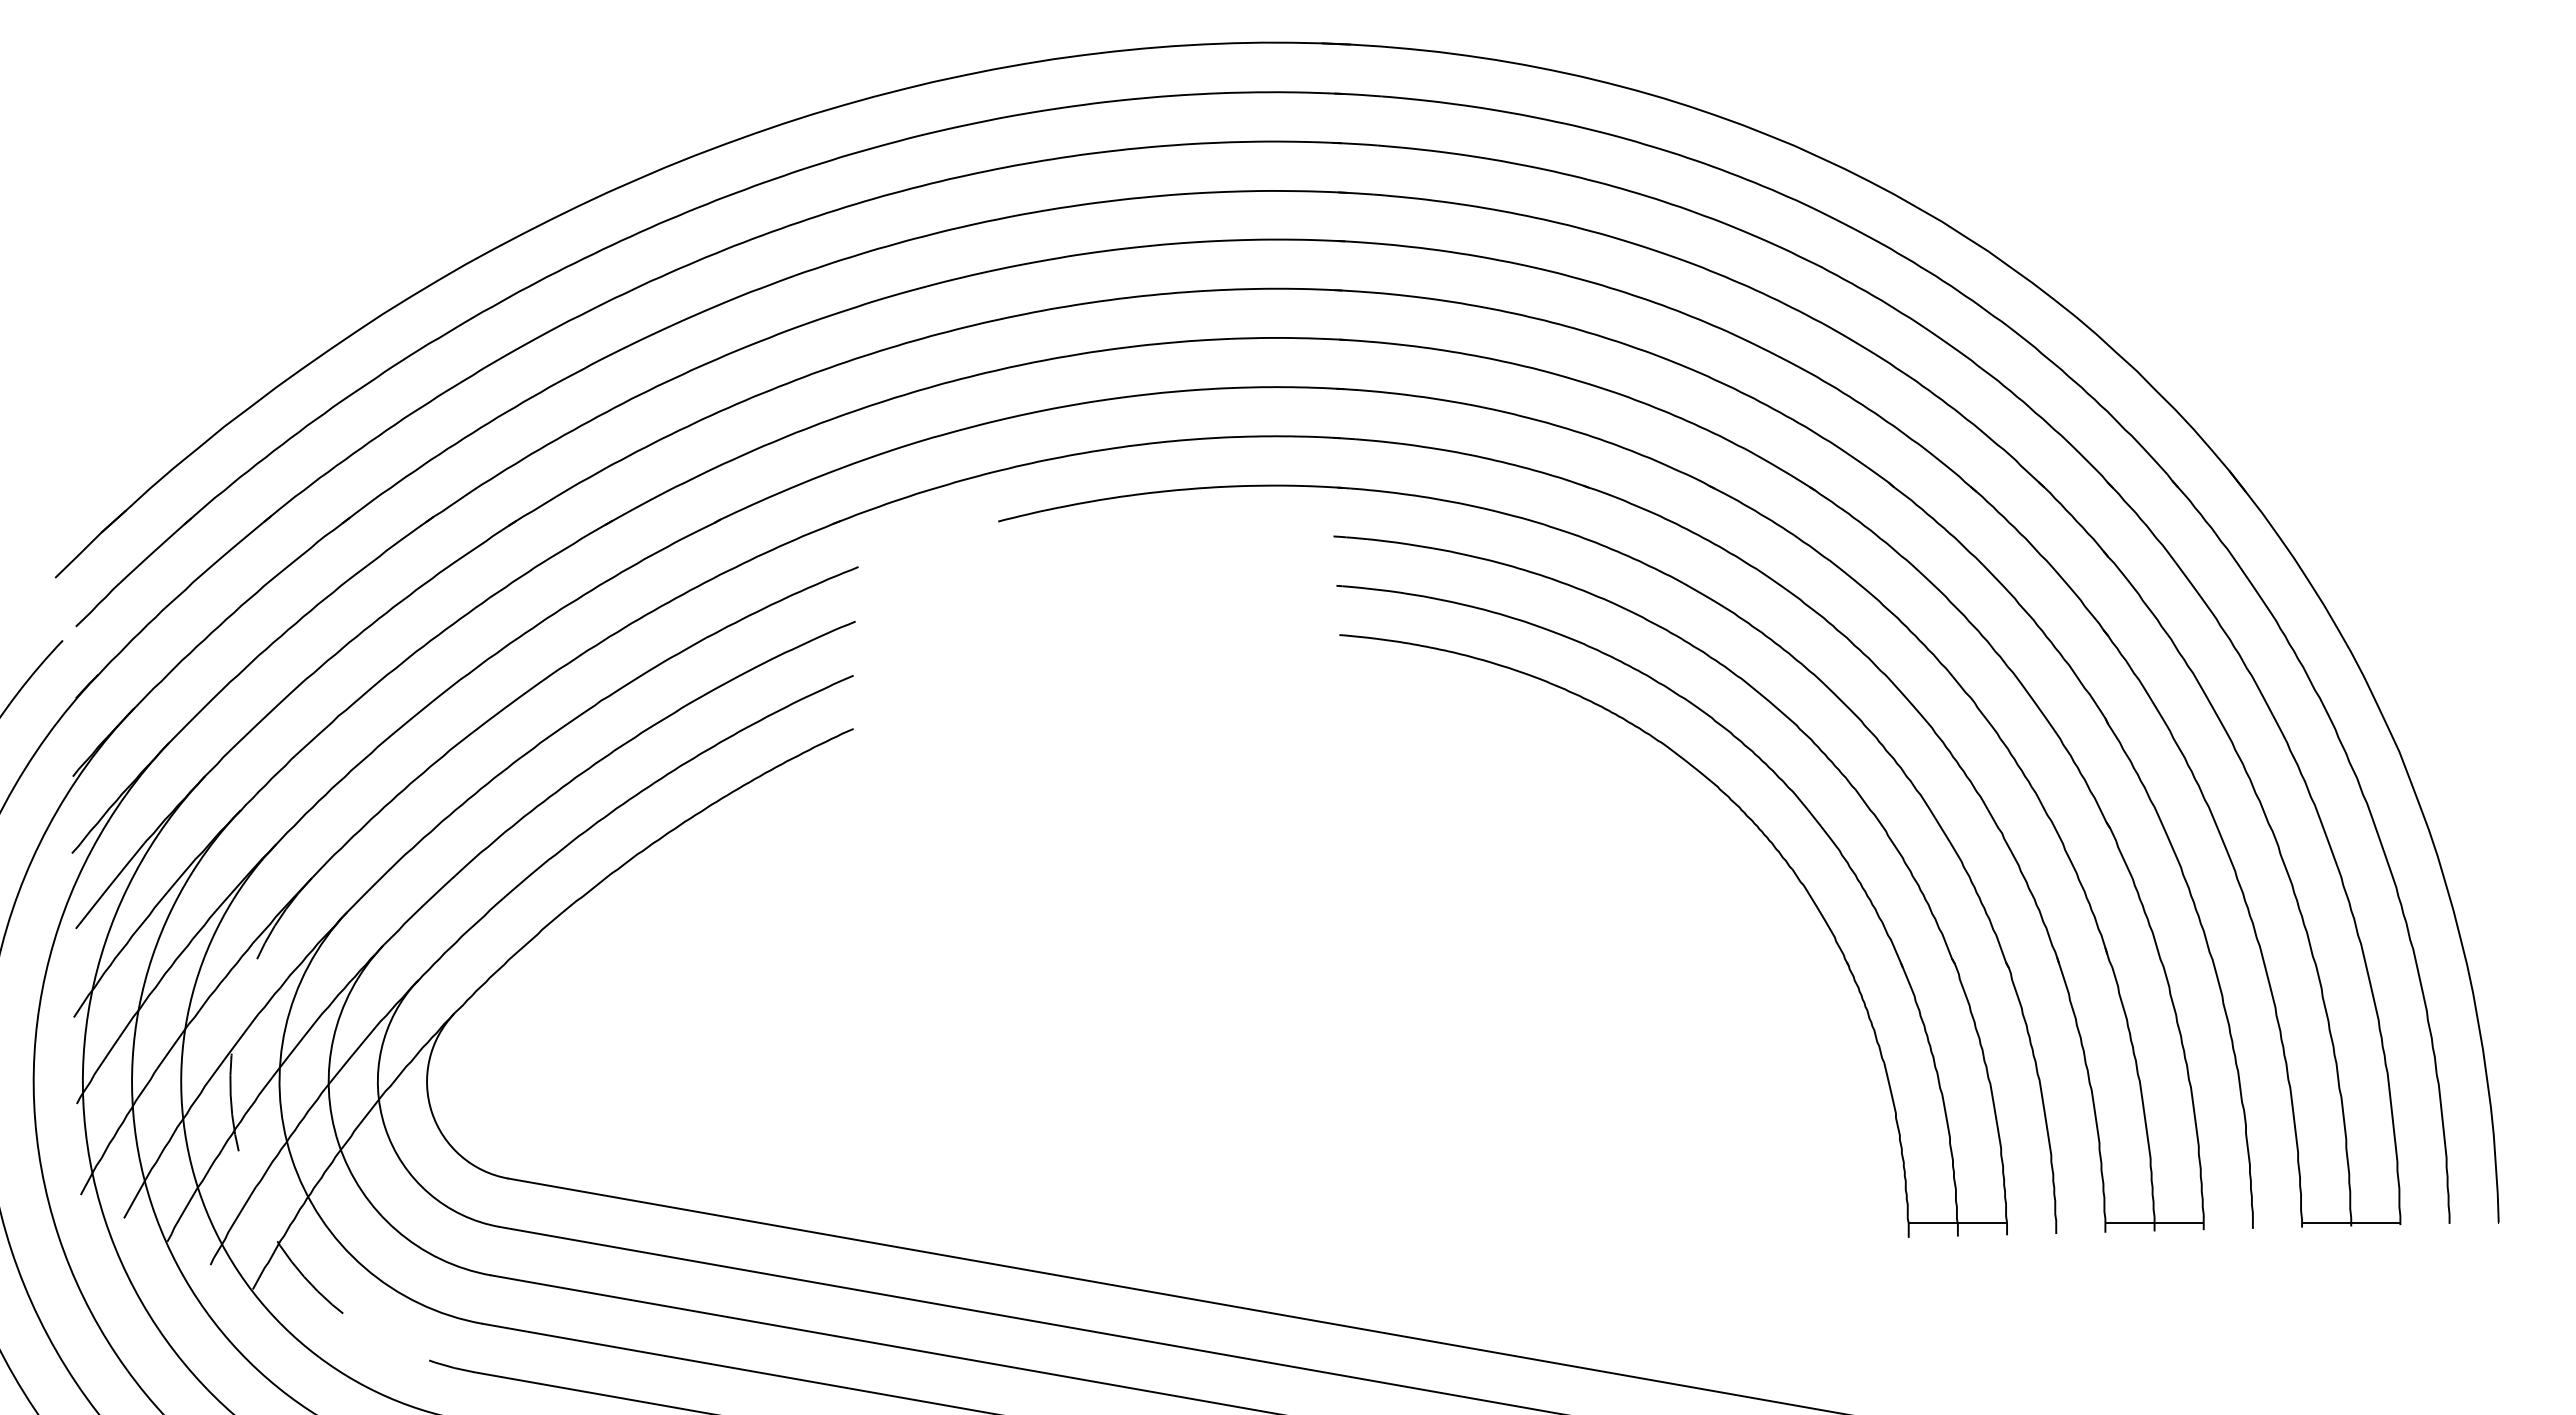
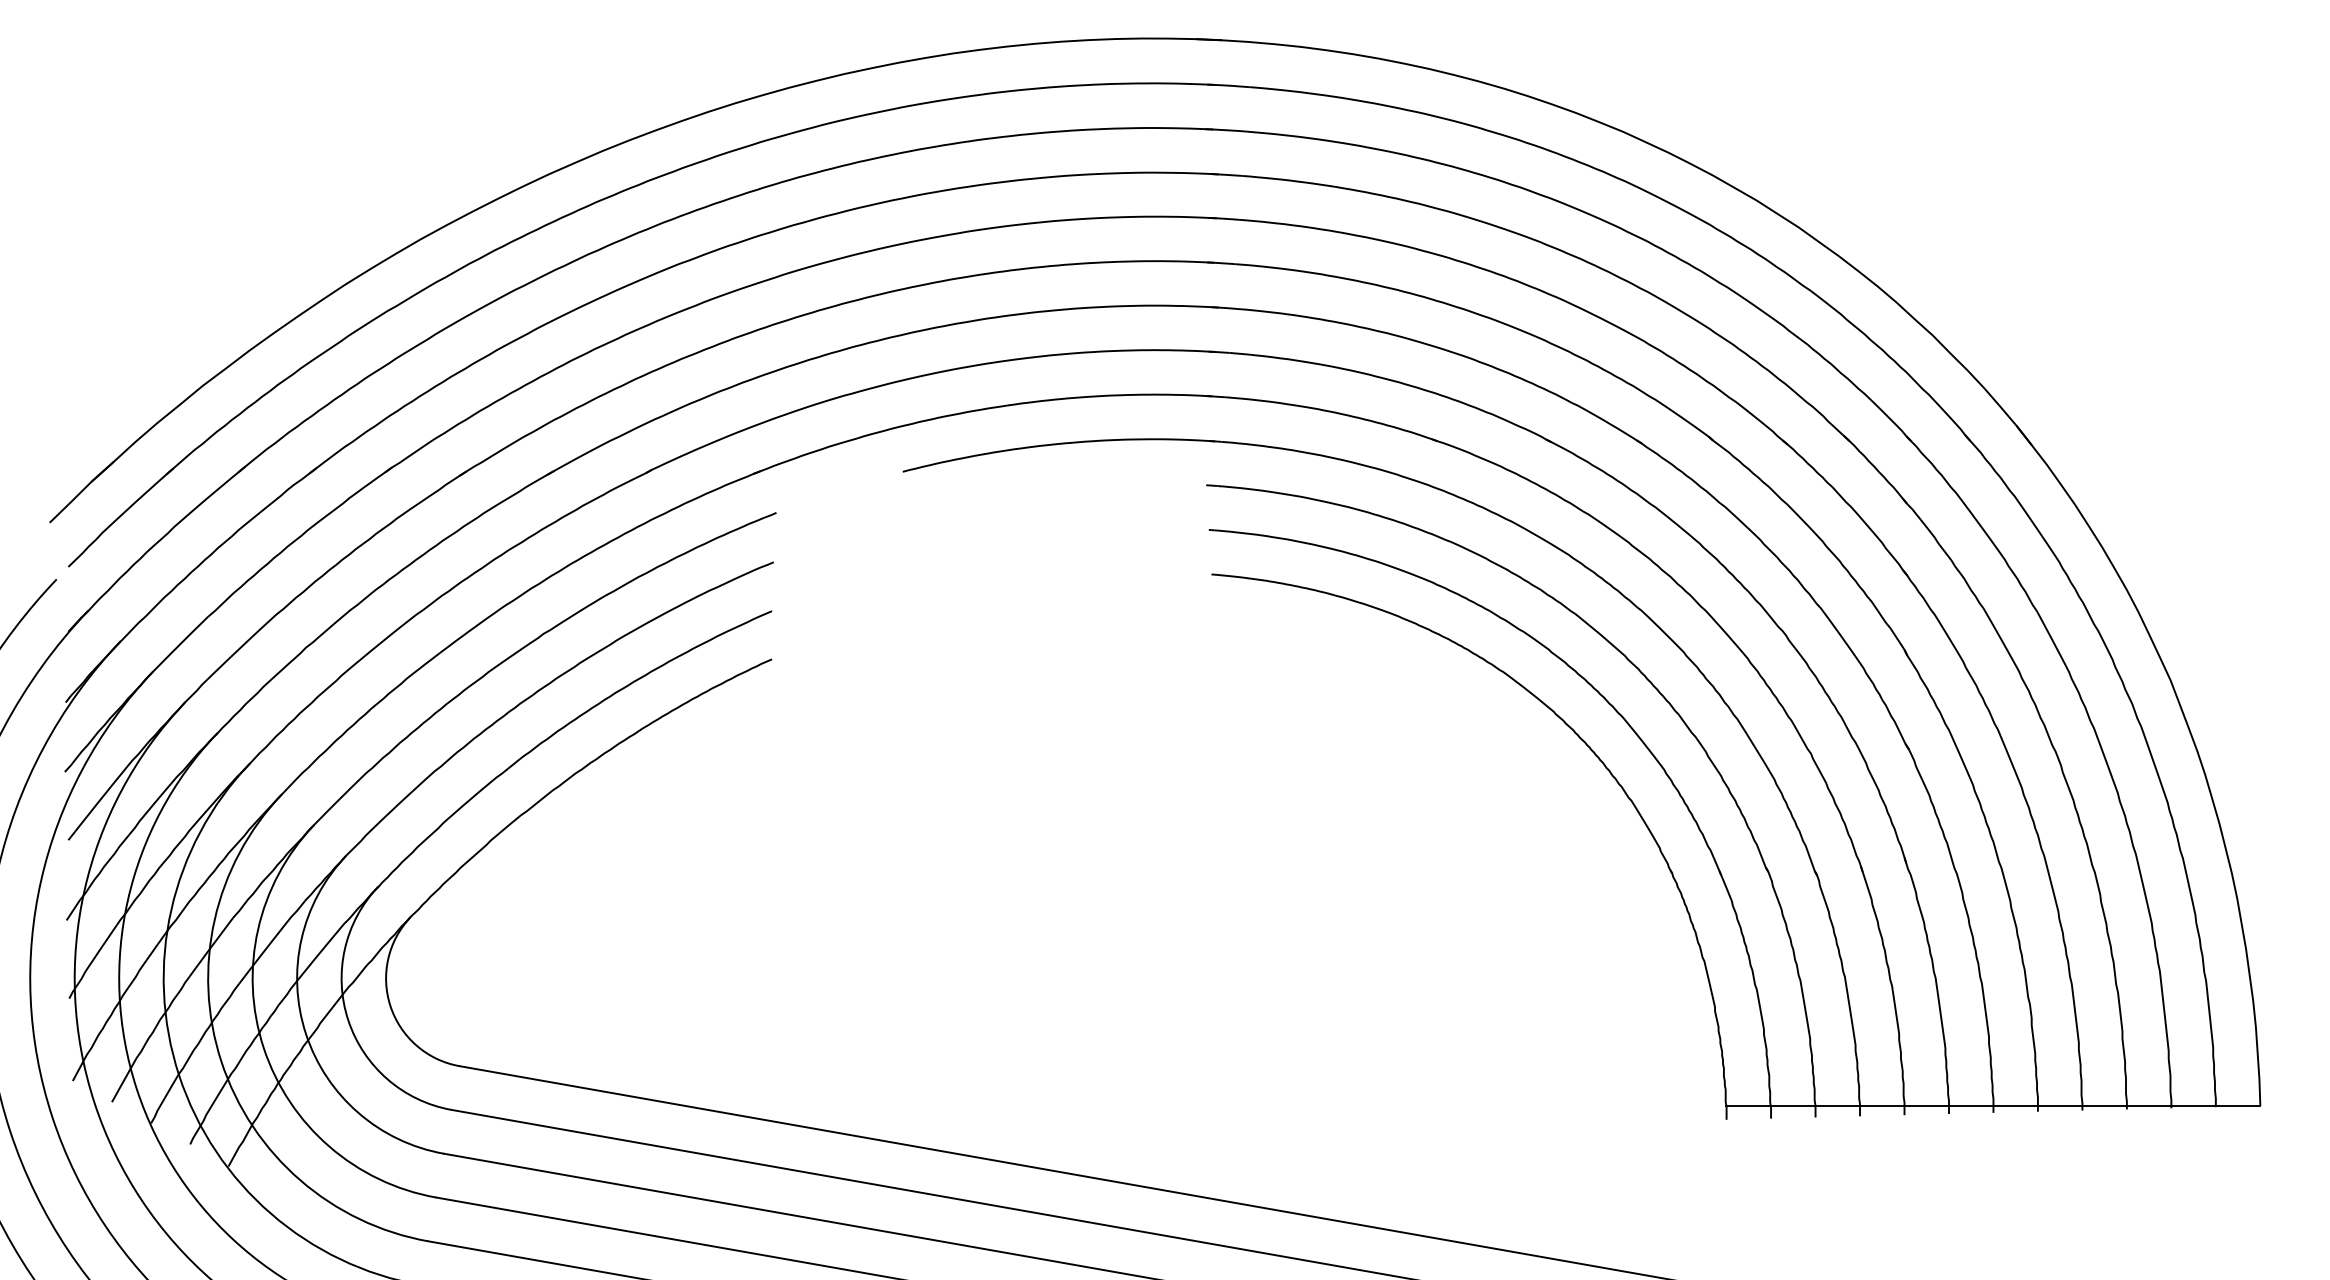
arc: (245, 1173) -> (221, 1061), dashed -> solid
line: (2204, 1222) -> (1994, 1105), dashed -> solid

